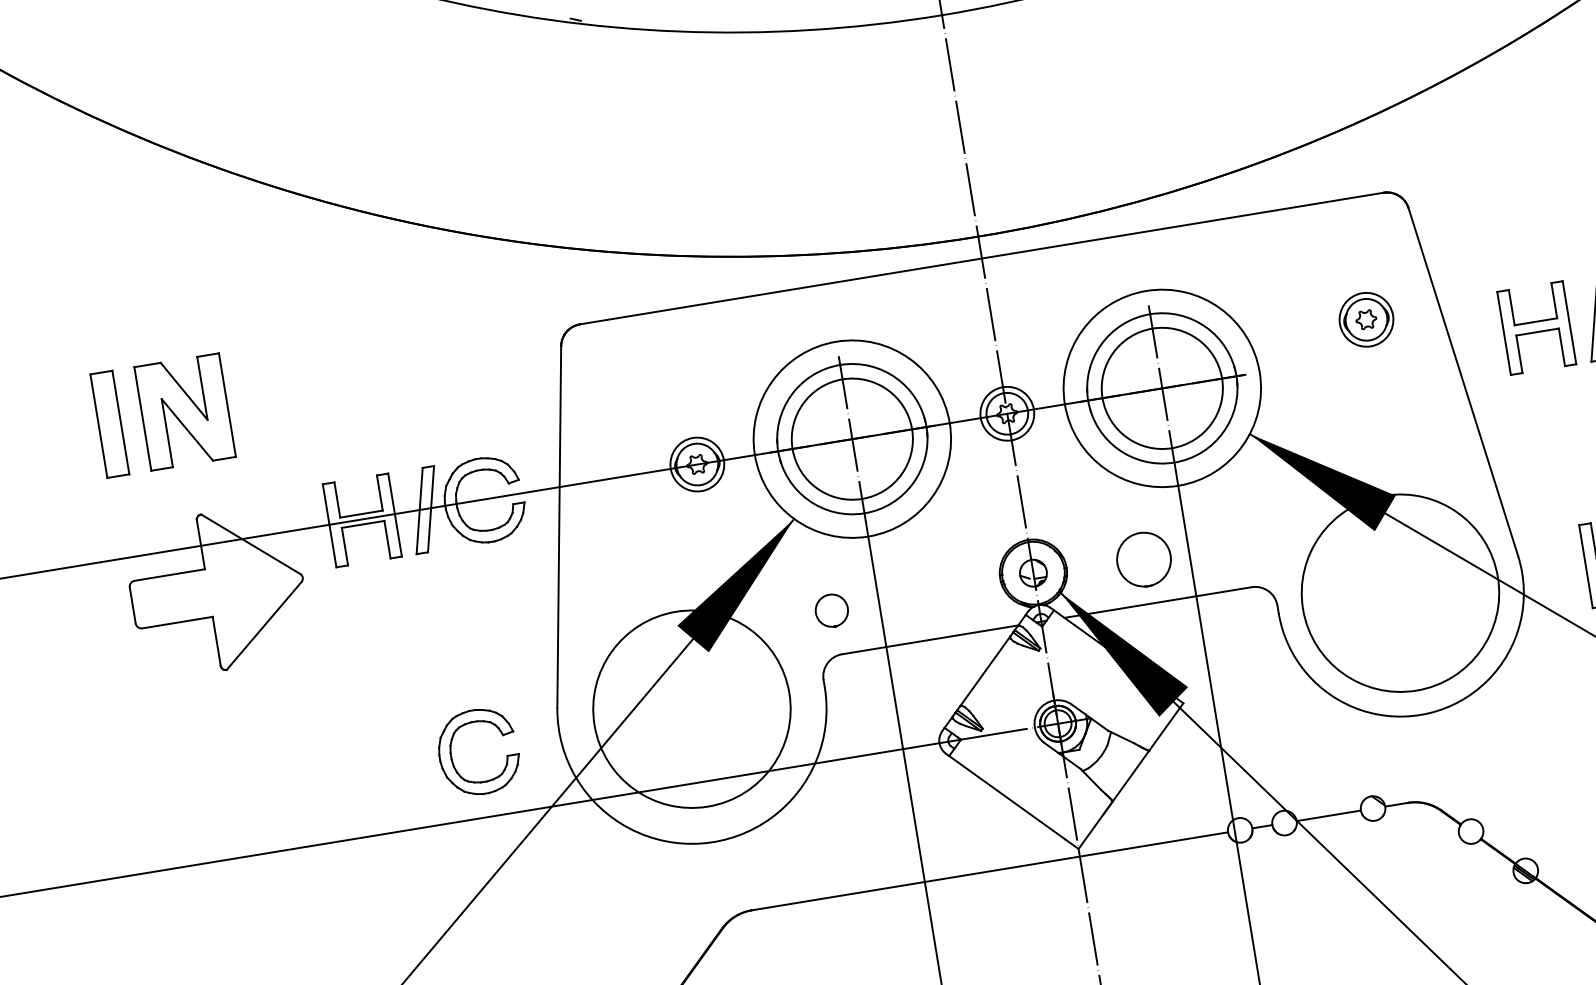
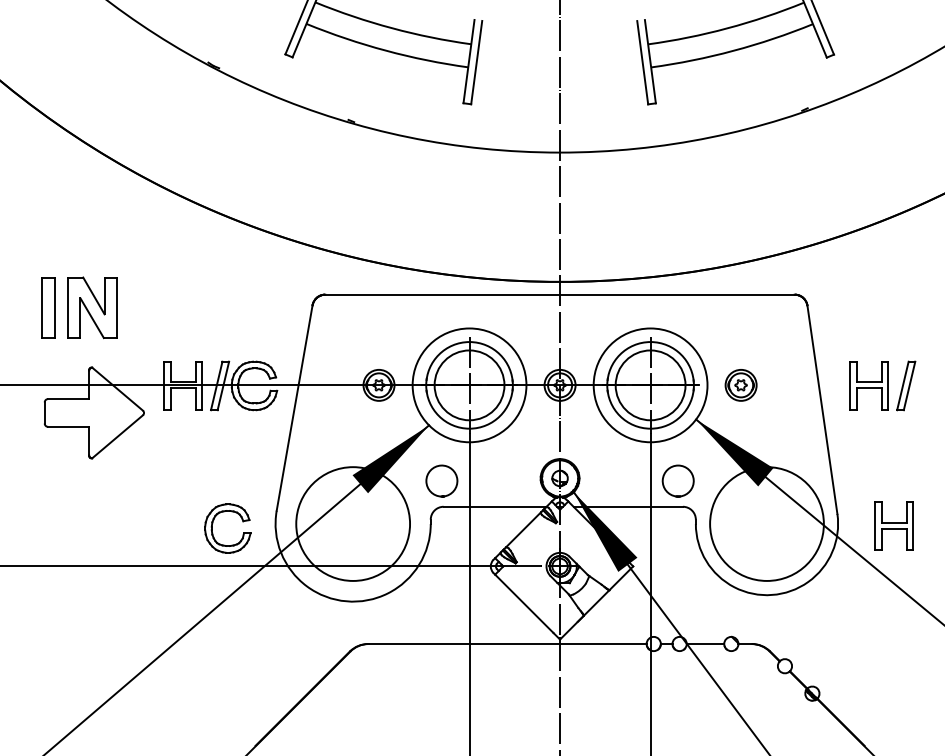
part: (1365, 320) -> (740, 385), moved
part: (1142, 558) -> (677, 480), moved
part: (830, 609) -> (441, 480), size x1.67

